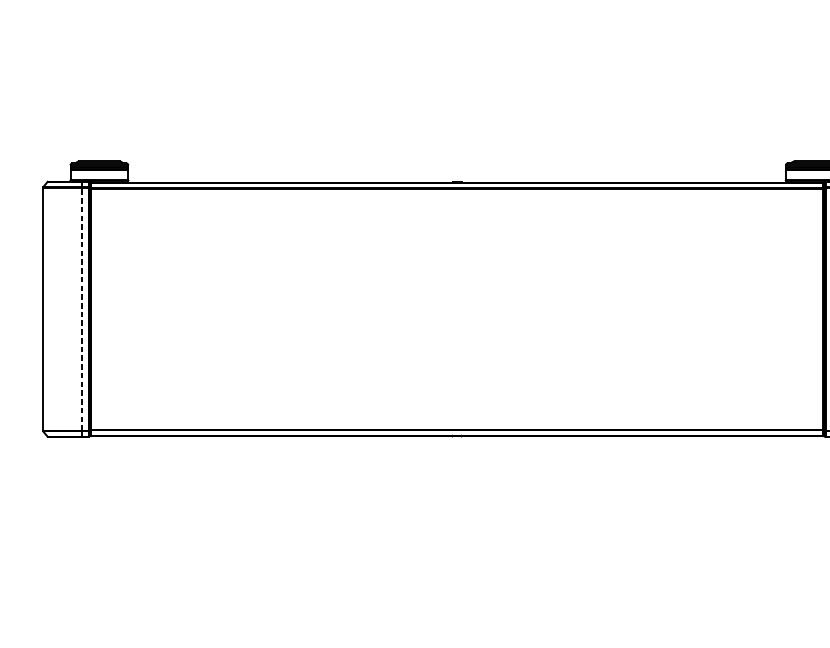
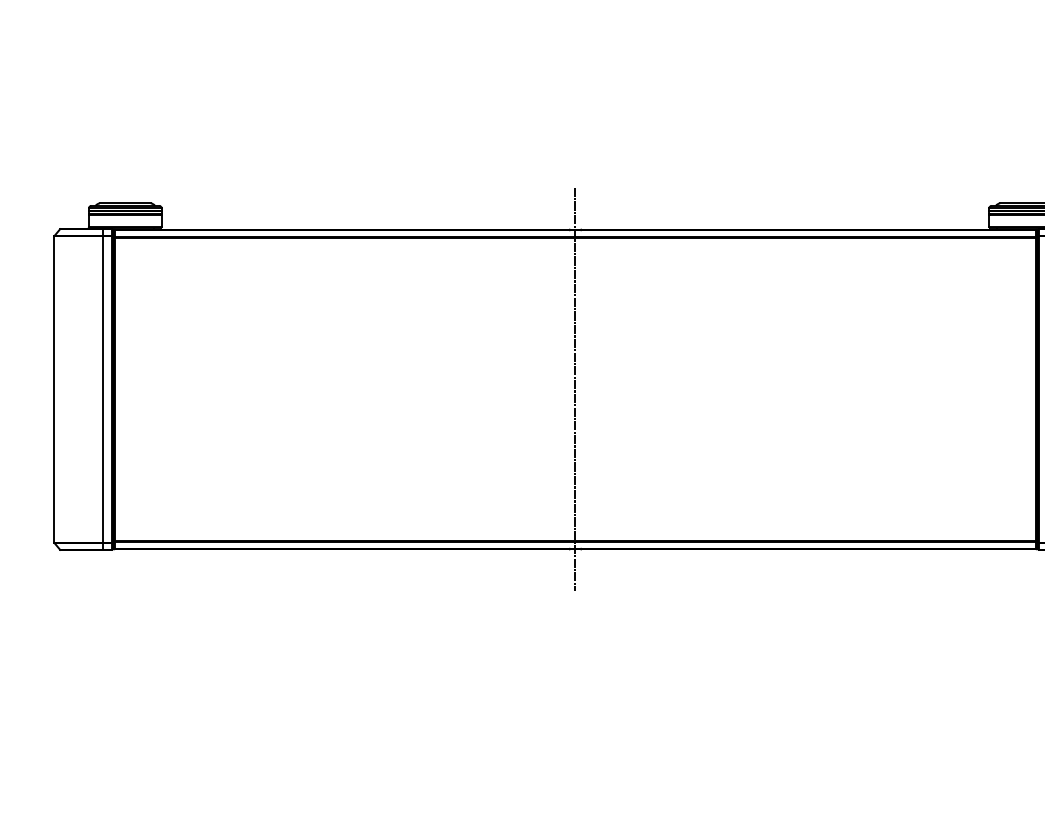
line: (81, 309) -> (102, 389), dashed -> solid
line: (457, 309) -> (575, 389), added

